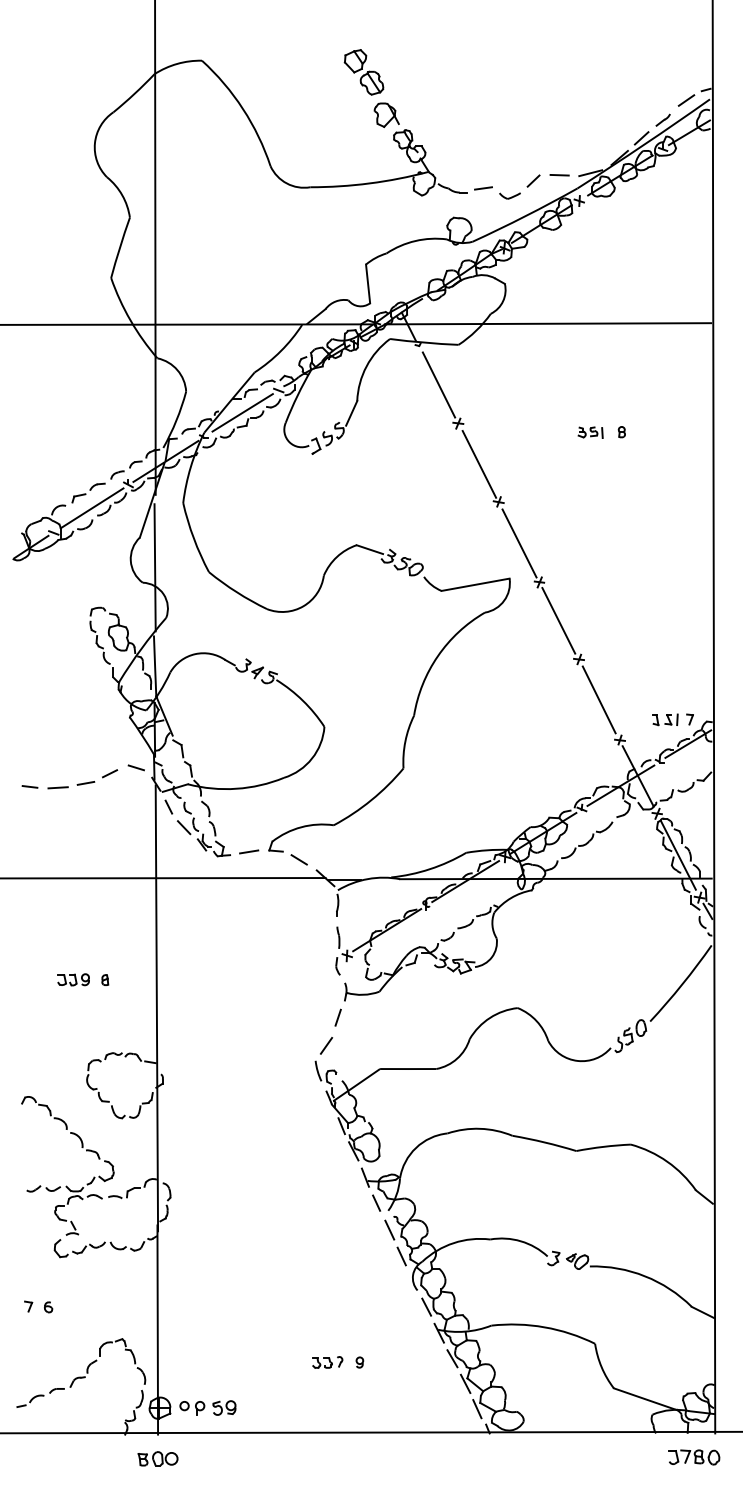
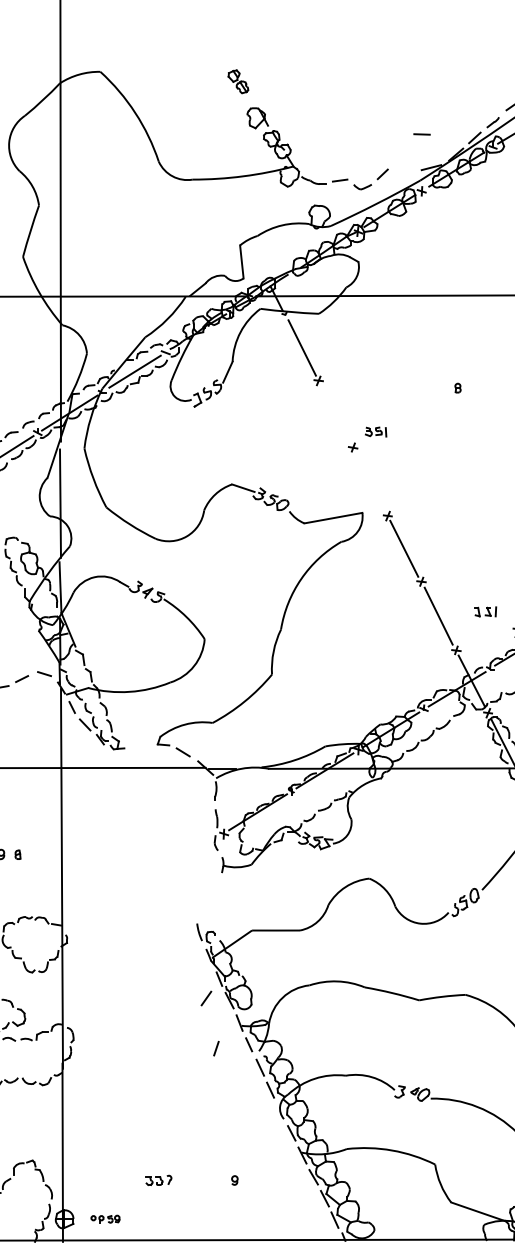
part: (363, 72) -> (237, 81), size x0.6
line: (559, 175) -> (421, 134), moved
part: (590, 432) -> (375, 431), moved
line: (479, 463) -> (336, 414), removed
line: (519, 543) -> (370, 482), removed
part: (665, 719) -> (485, 611), moved
line: (249, 851) -> (140, 745), removed
line: (337, 1017) -> (215, 1048), moved
line: (326, 1045) -> (206, 998), moved
part: (327, 1362) -> (158, 1180), moved
part: (207, 1407) -> (105, 1218), size x0.6

